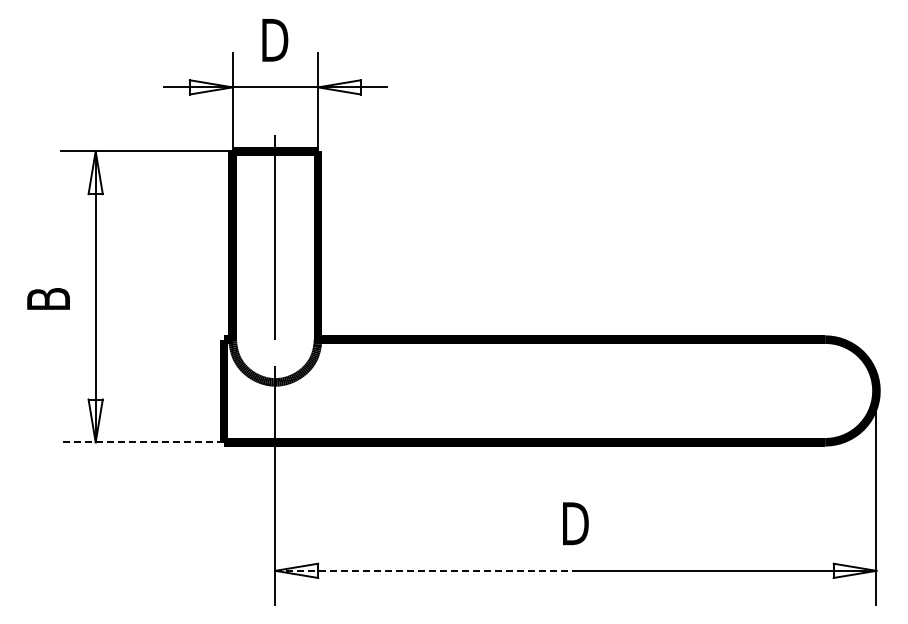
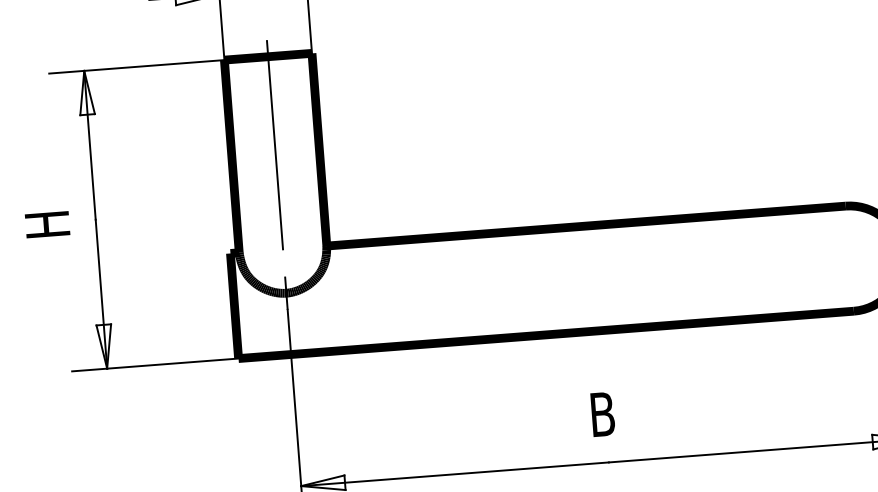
text: (48, 297) -> (47, 224), B -> H
line: (142, 442) -> (155, 365), dashed -> solid
text: (577, 523) -> (606, 413), D -> B
line: (426, 570) -> (455, 473), dashed -> solid

